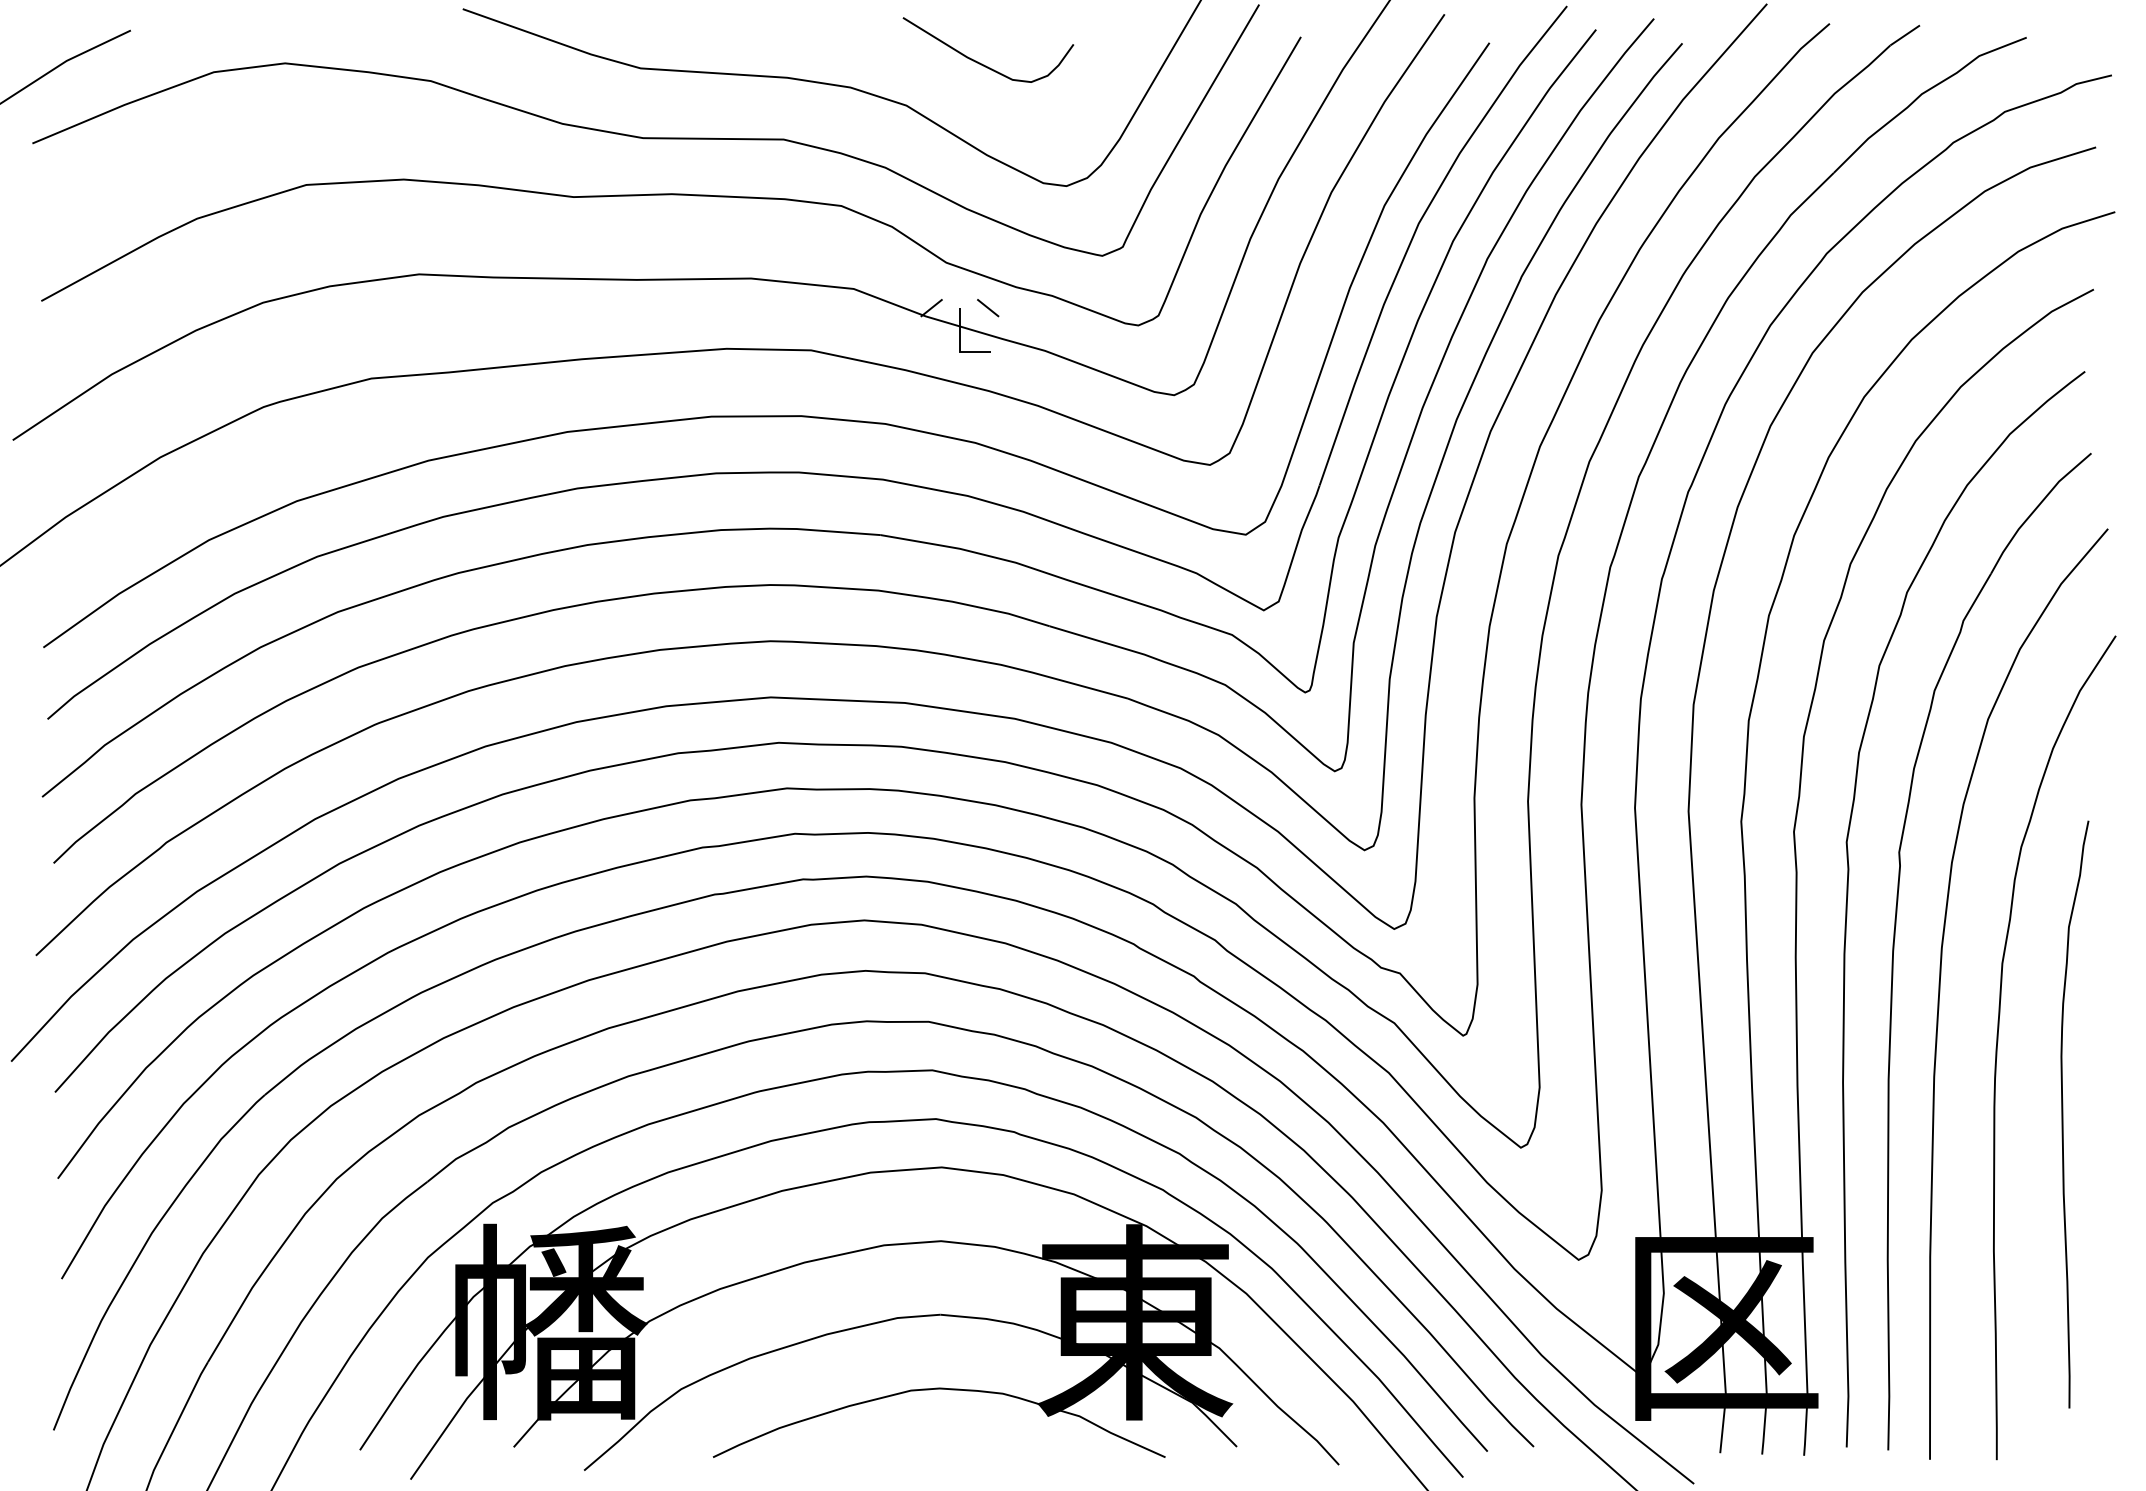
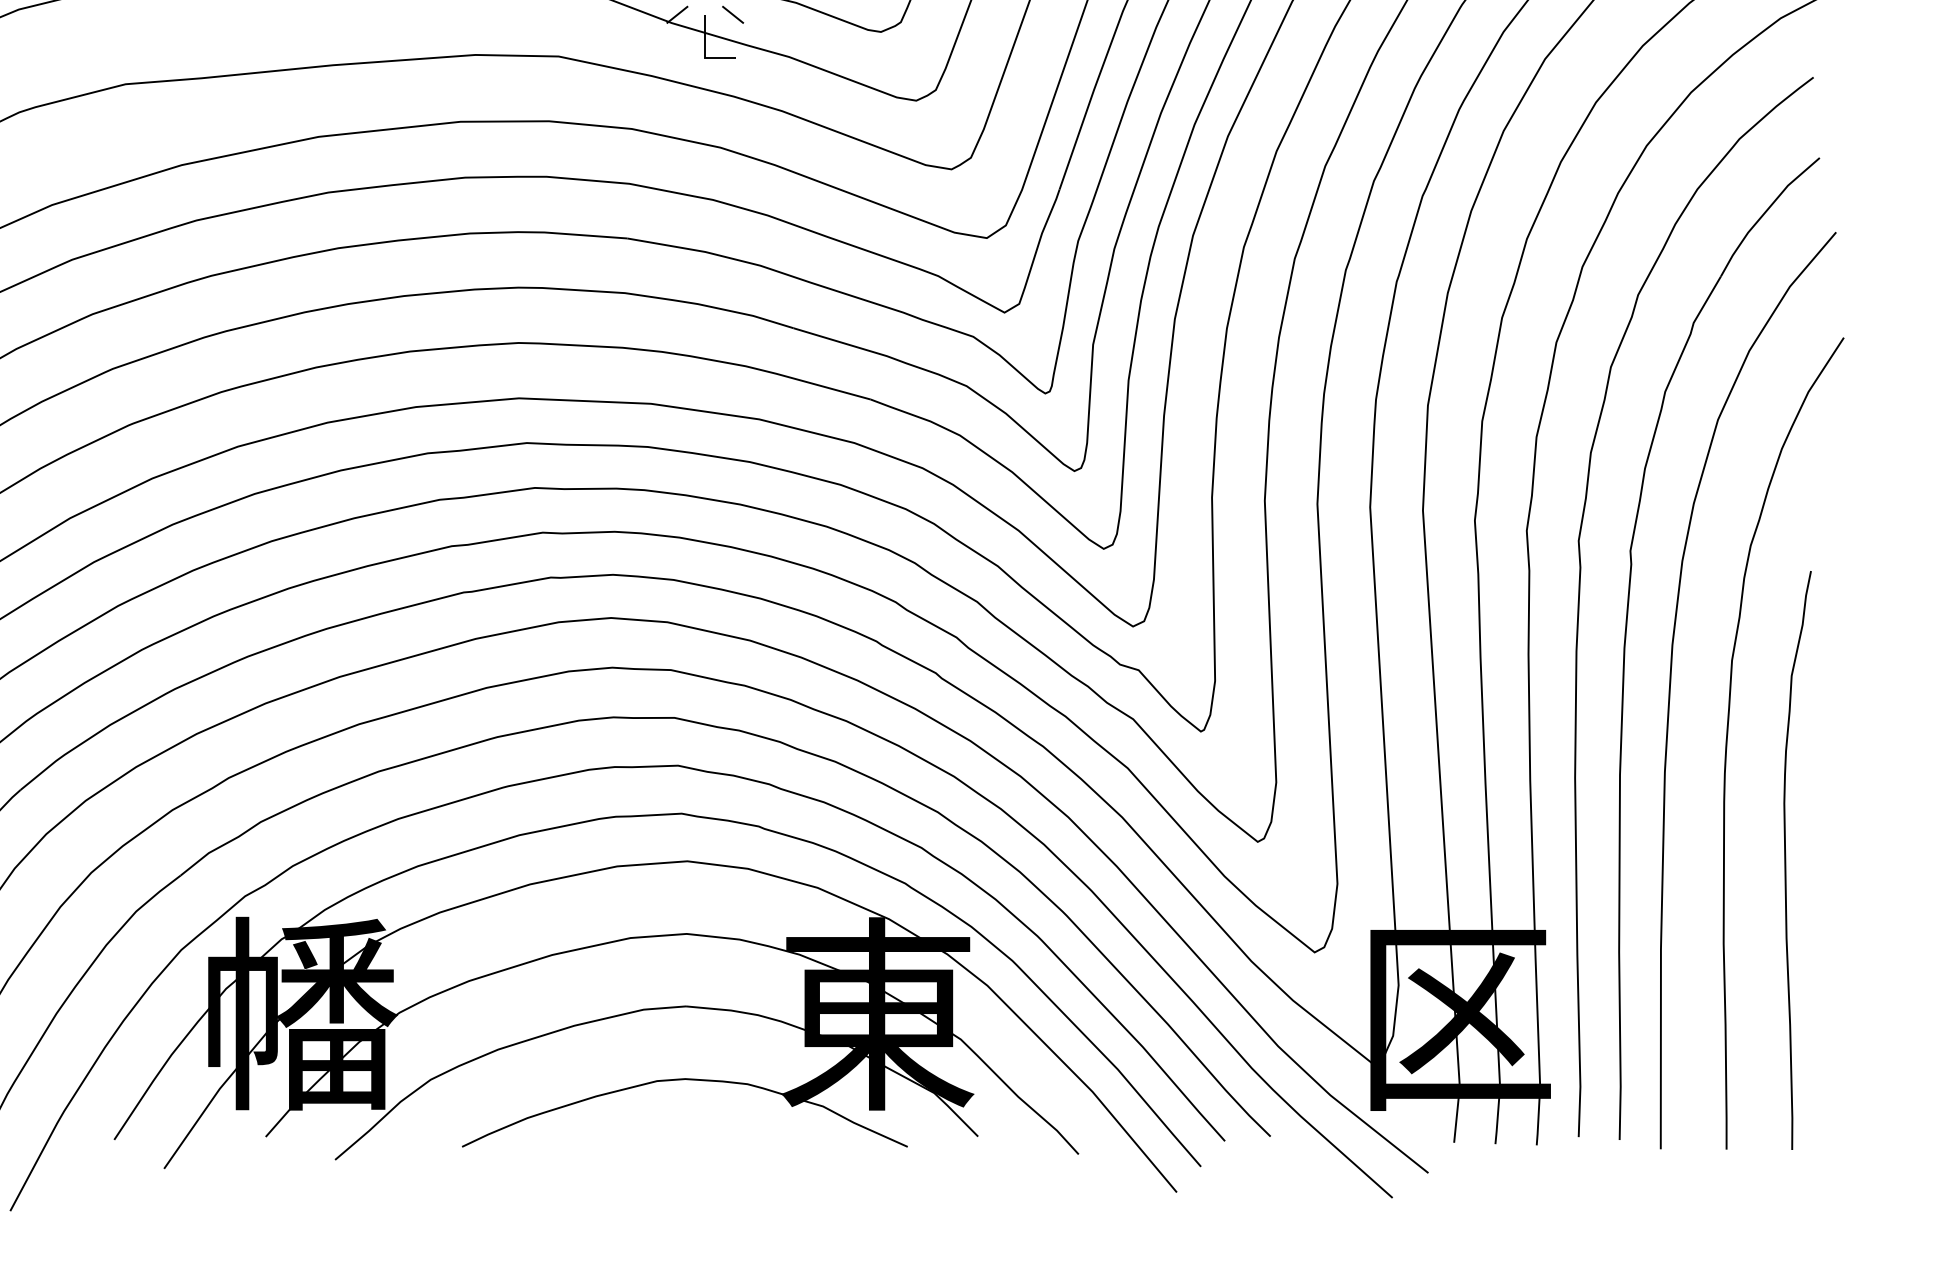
curve: (2063, 1114) -> (1786, 860), moved

